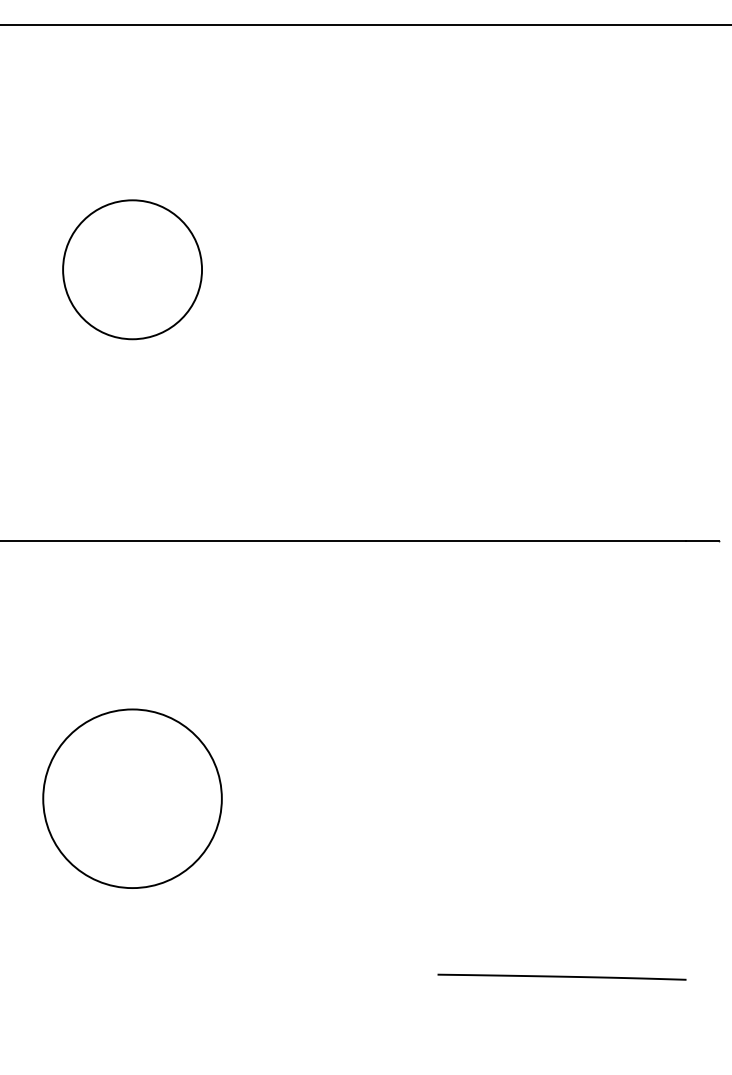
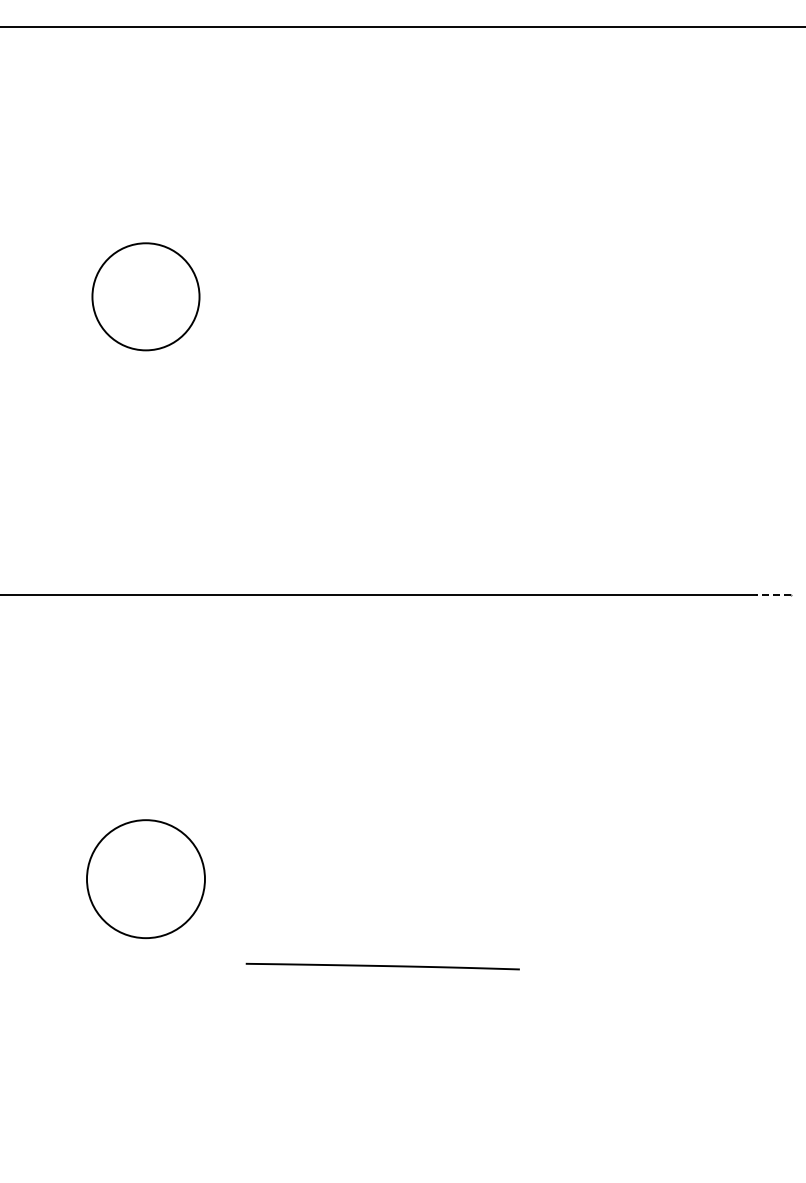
circle: (132, 269) -> (145, 296), size x0.7
line: (702, 541) -> (773, 595), solid -> dashed
circle: (132, 798) -> (145, 878), size x0.6
line: (561, 977) -> (382, 966), moved

